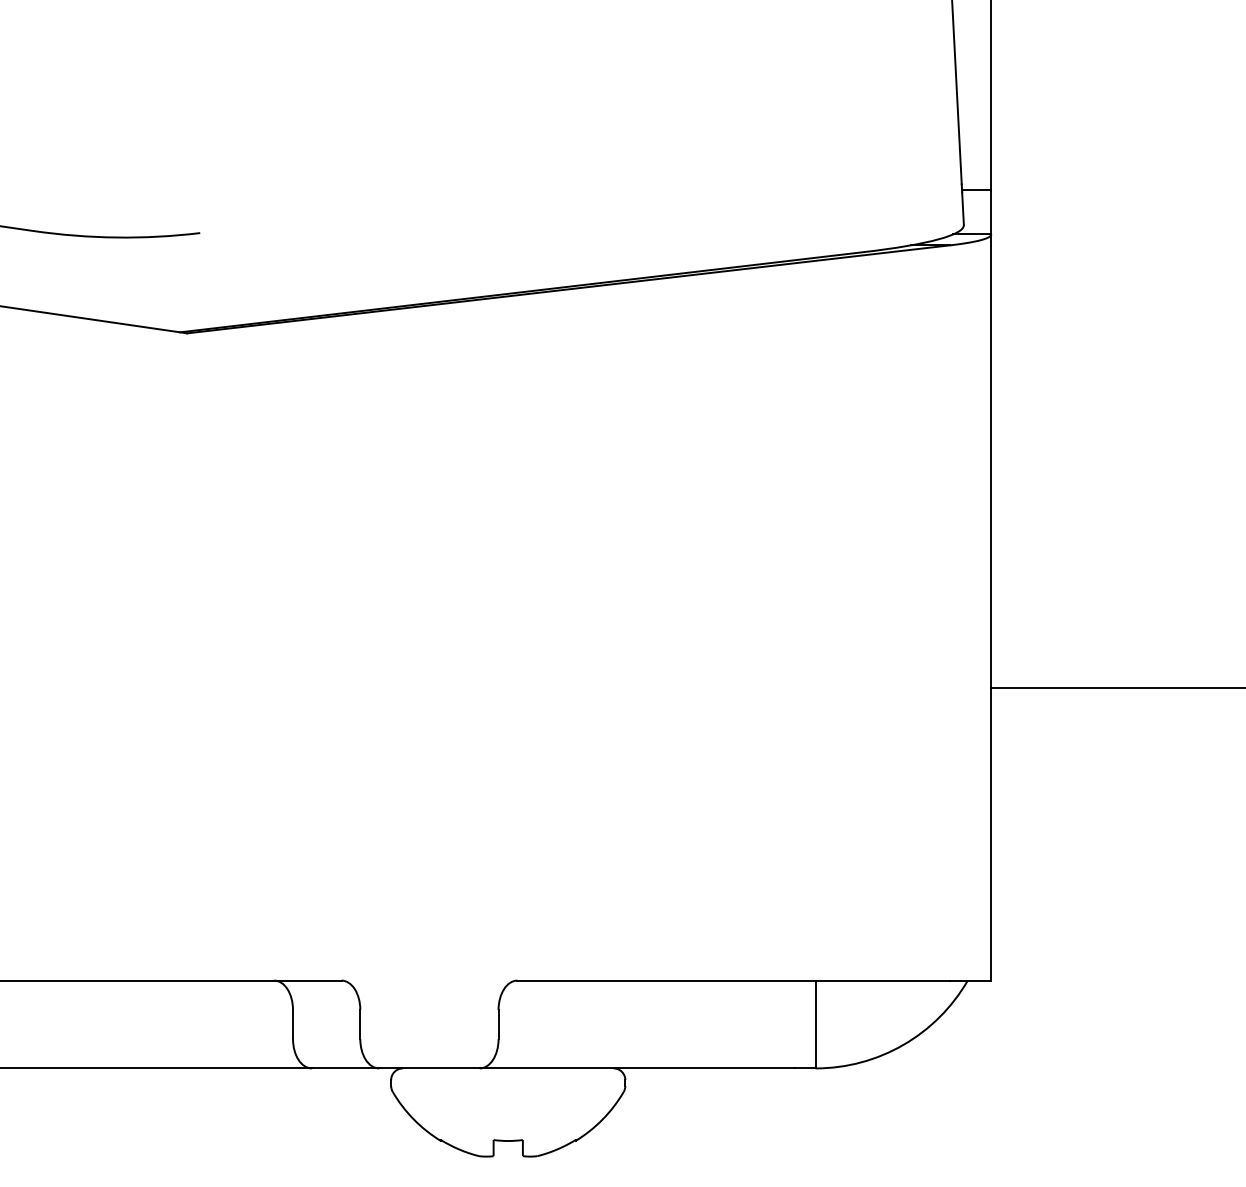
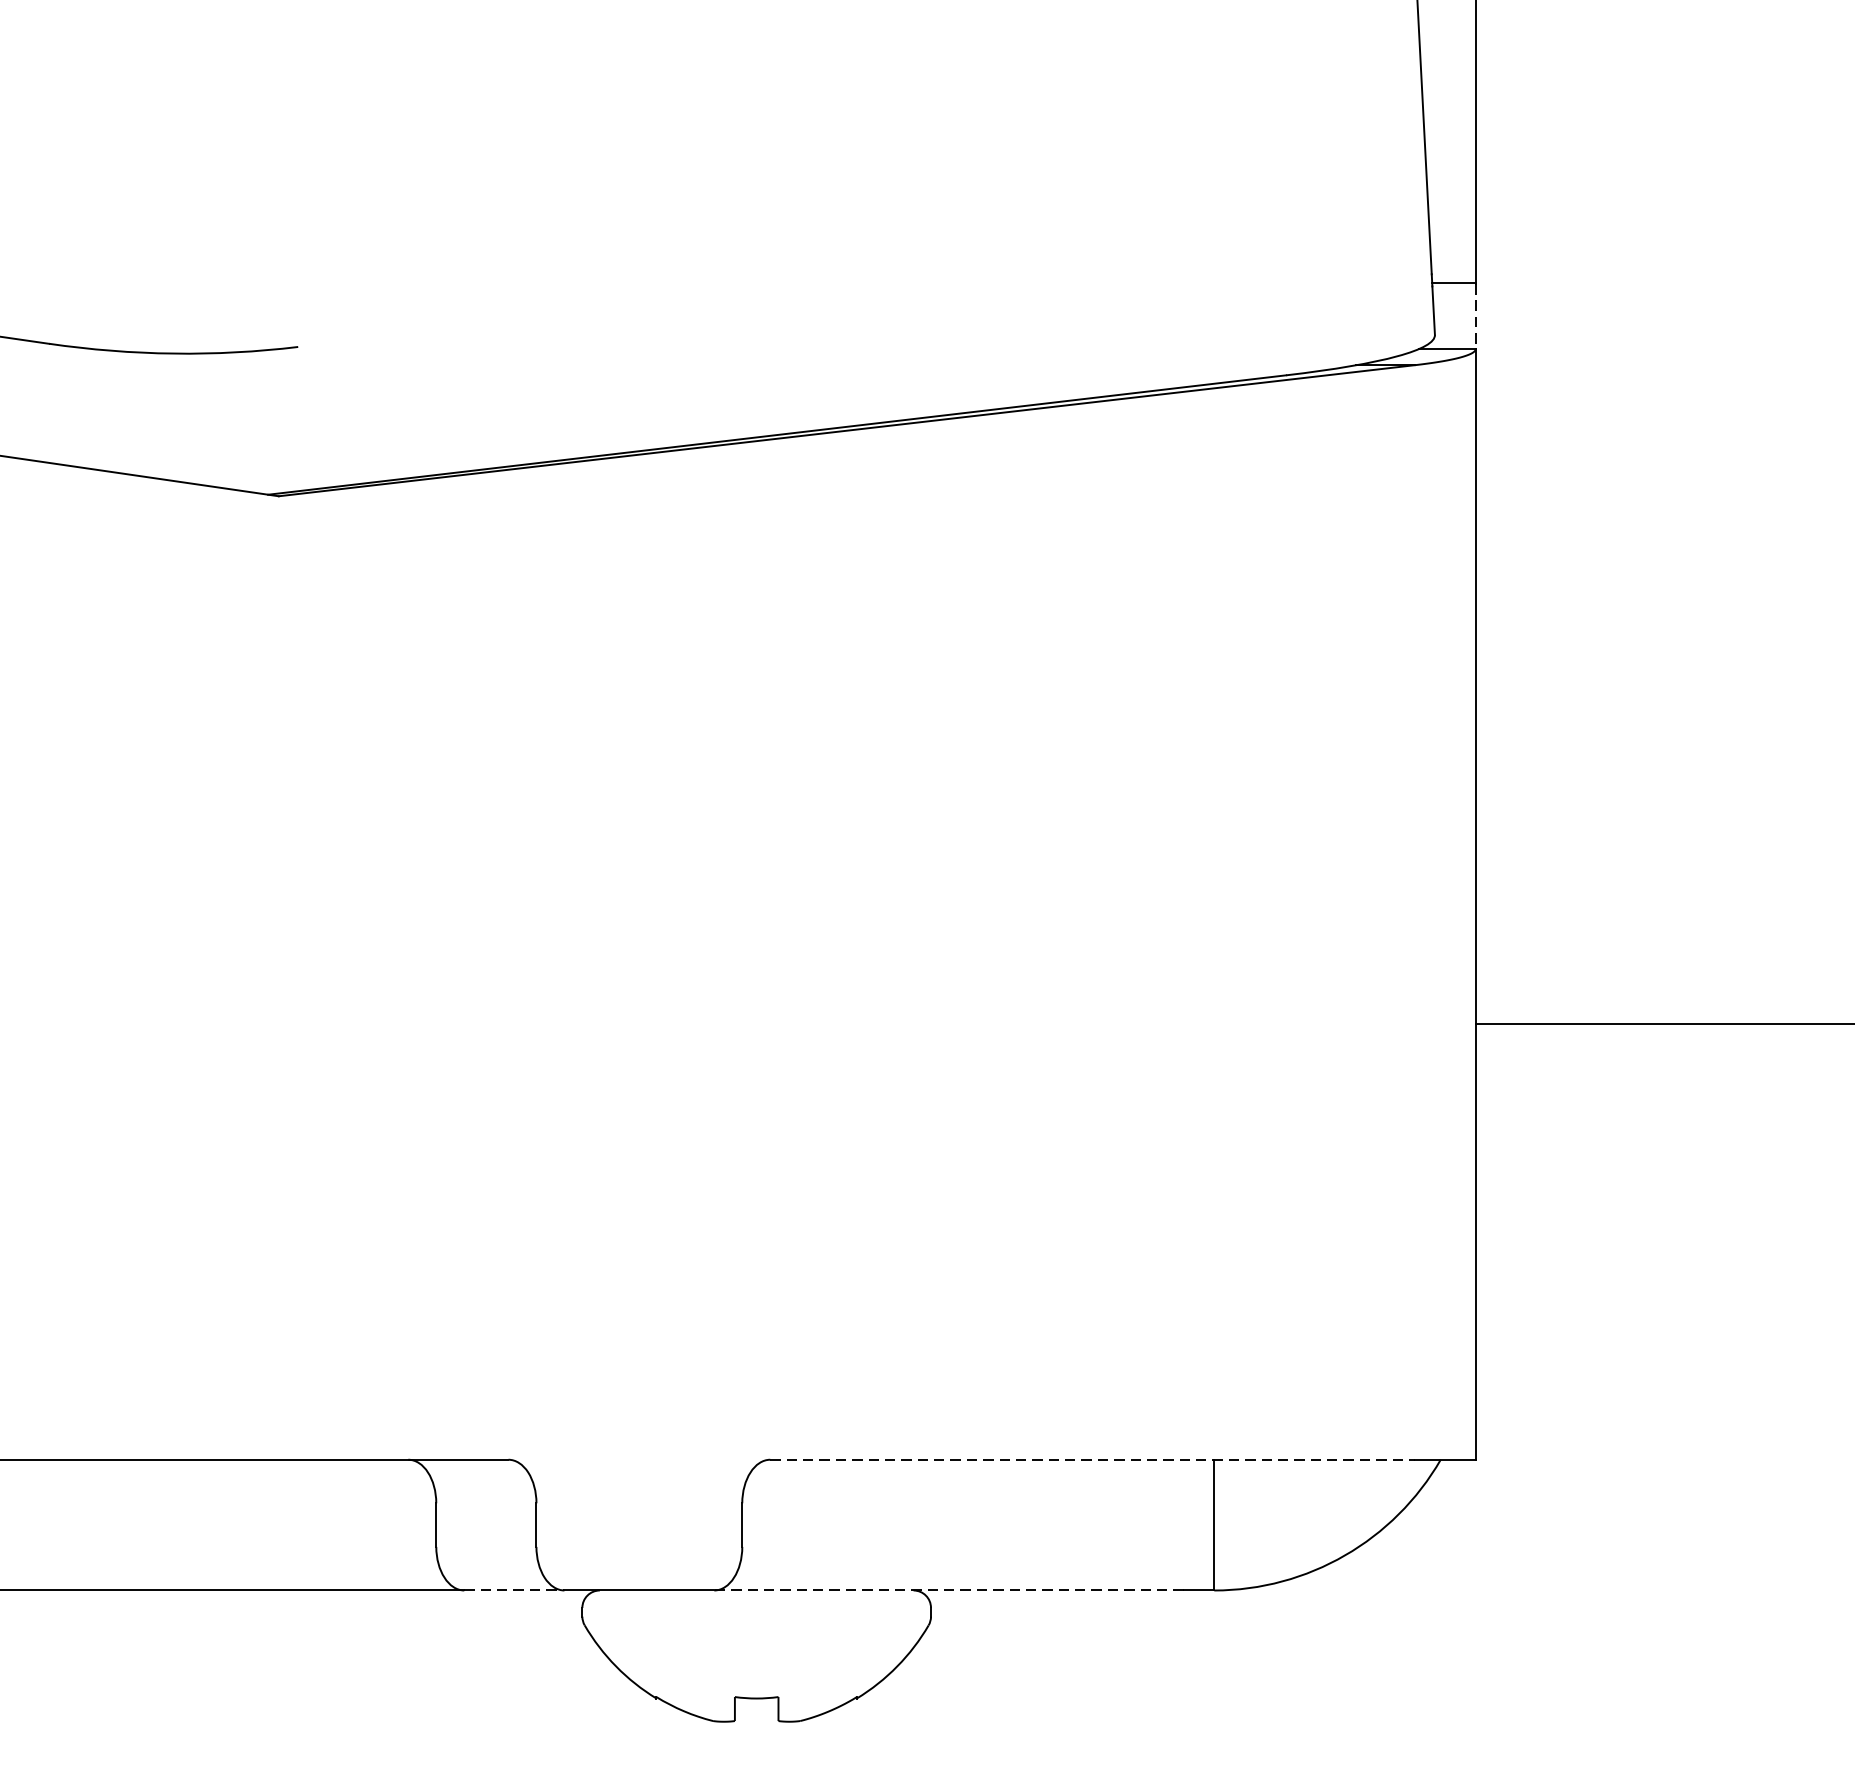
line: (991, 212) -> (1476, 316), solid -> dashed
line: (734, 980) -> (1093, 1459), solid -> dashed
line: (345, 1068) -> (514, 1590), solid -> dashed
line: (637, 1068) -> (949, 1590), solid -> dashed

